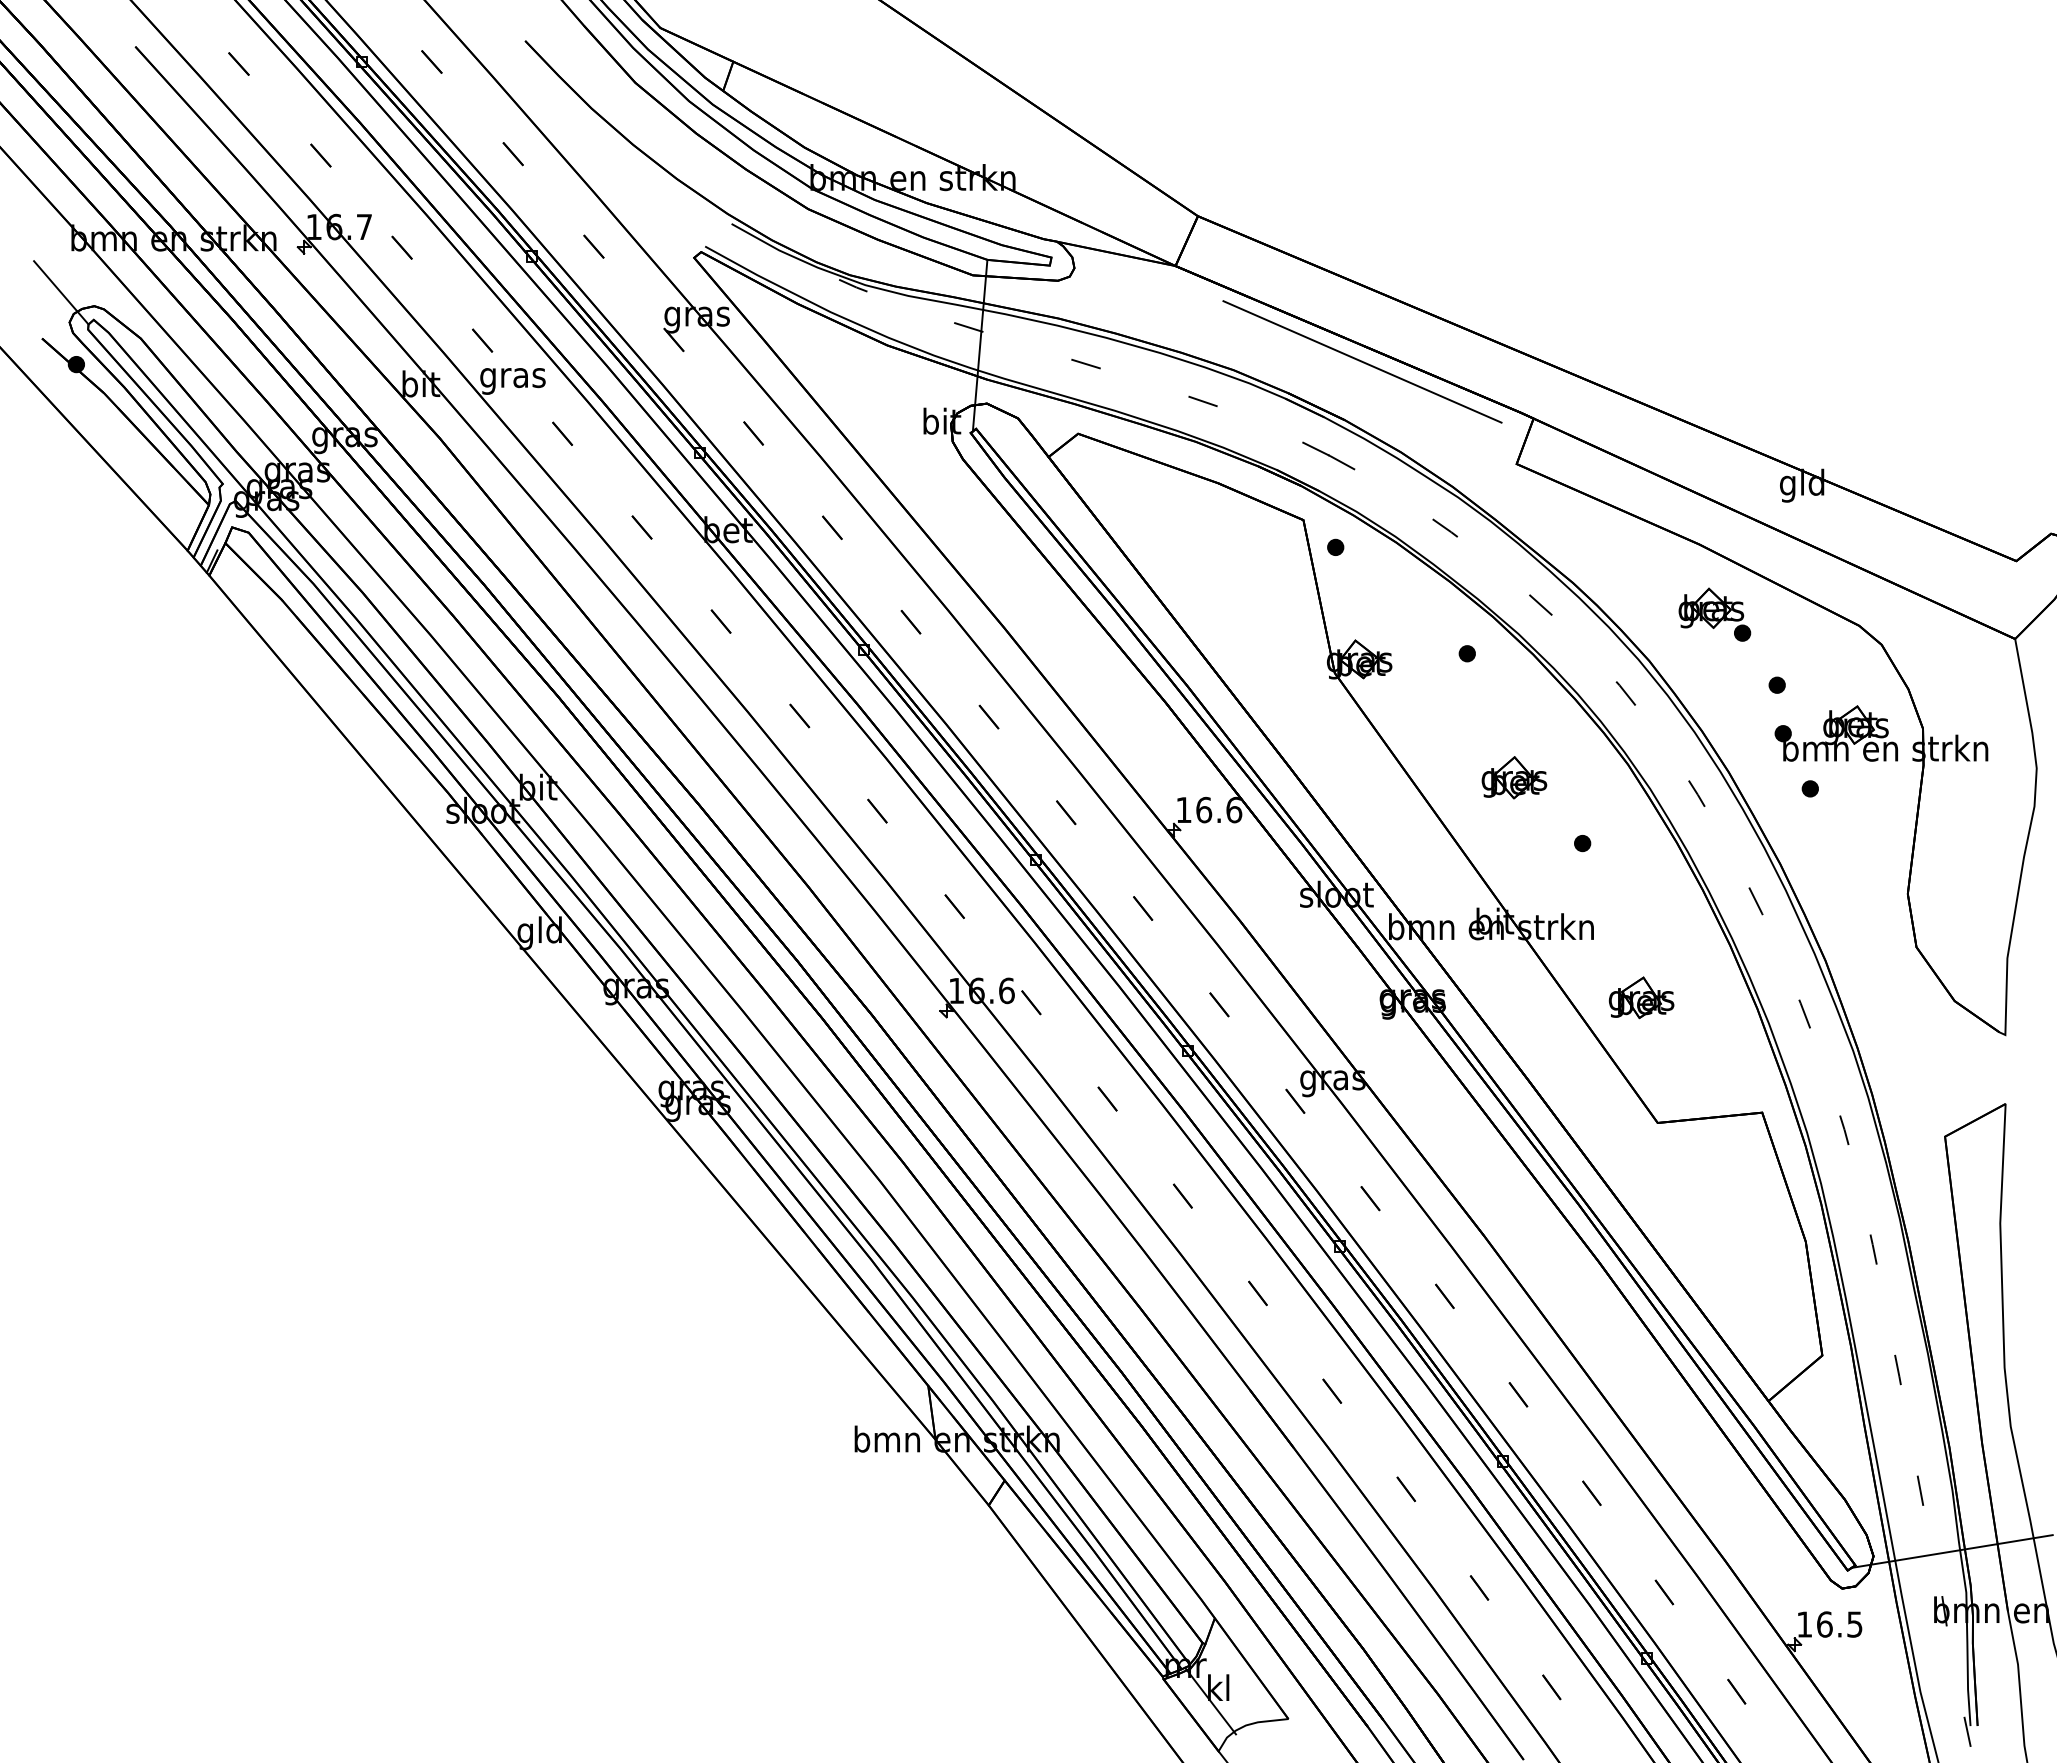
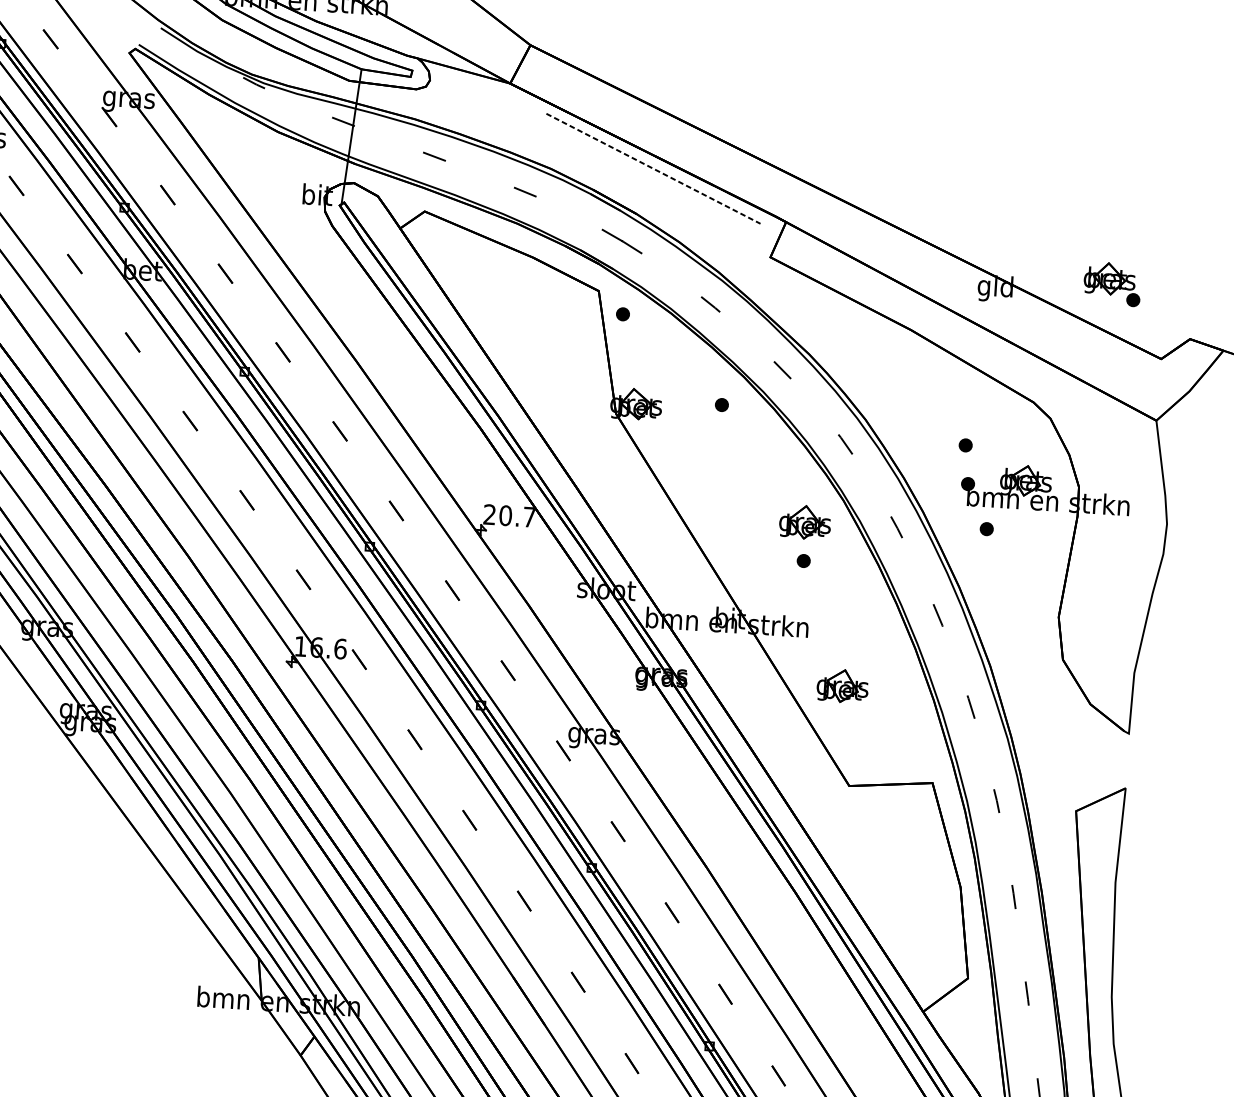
line: (1362, 361) -> (653, 168), solid -> dashed
part: (1714, 614) -> (1112, 283), moved
part: (1514, 777) -> (805, 522), moved
text: (1209, 809) -> (510, 515), 16.6 -> 20.7

